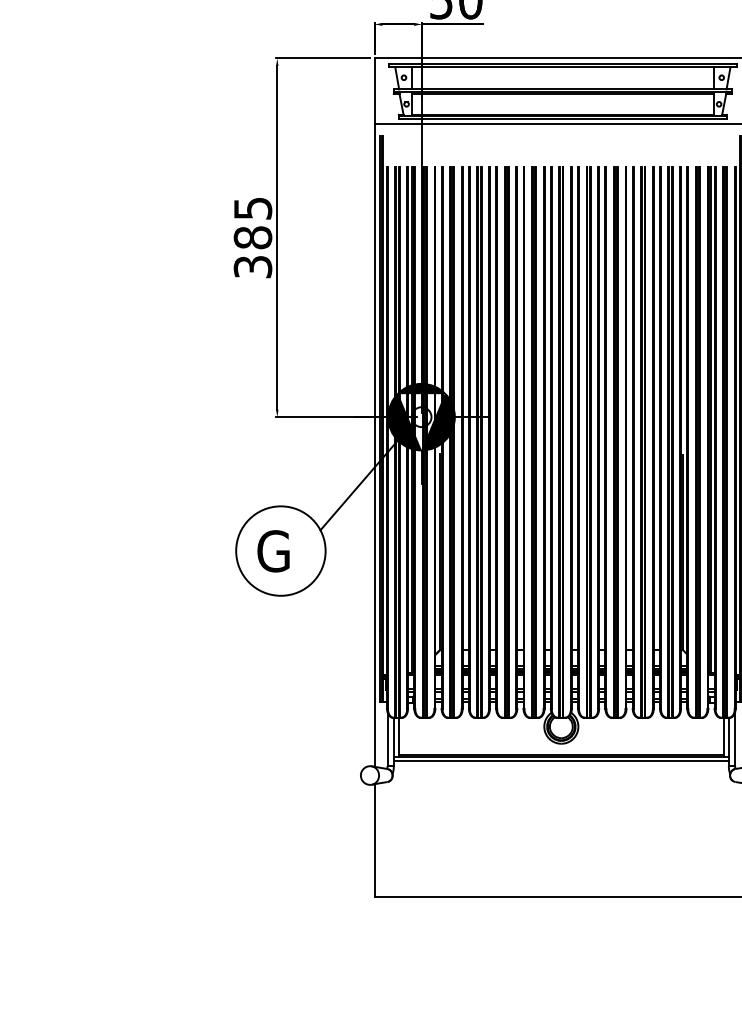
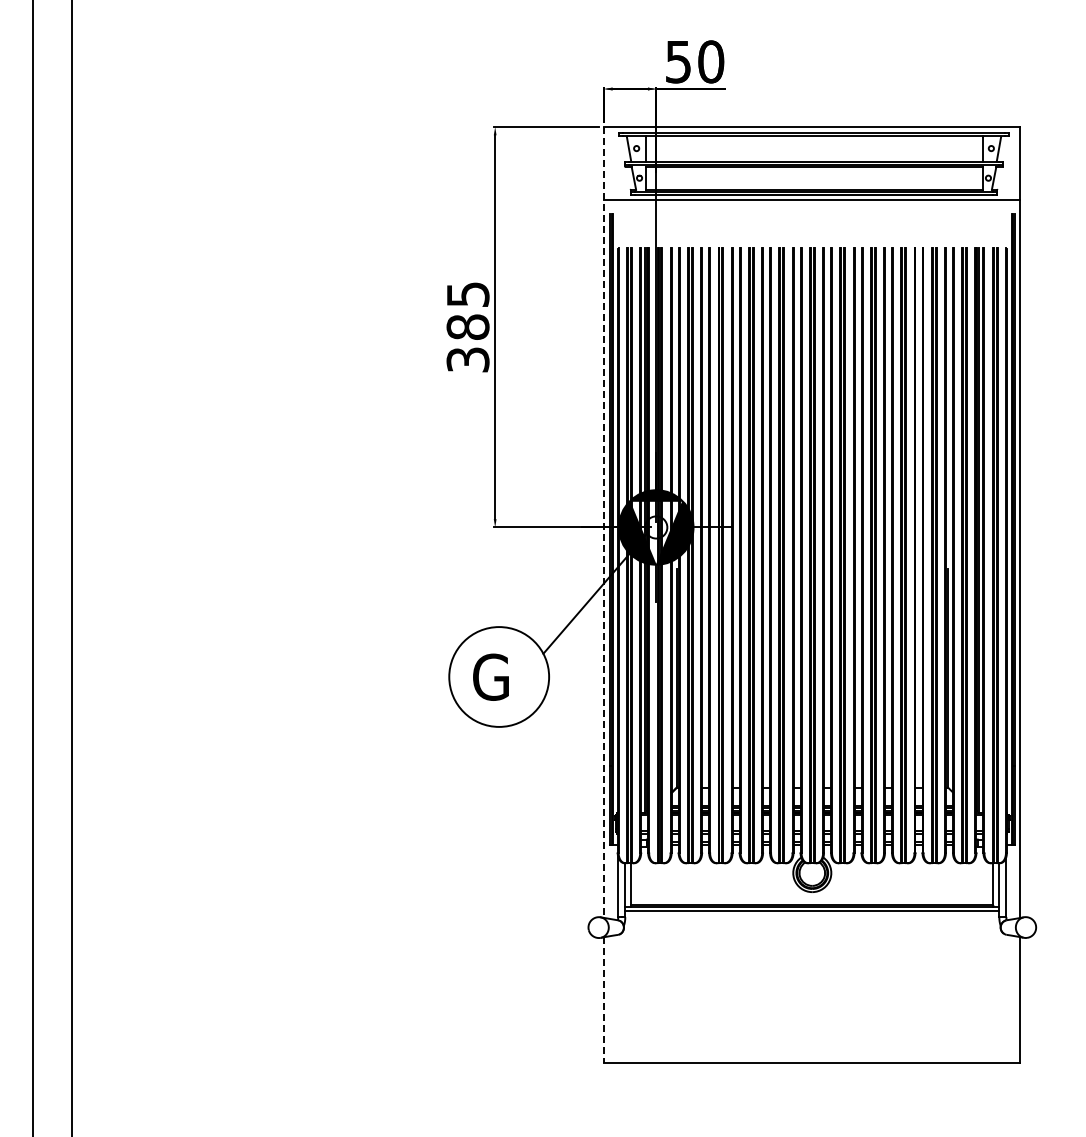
line: (375, 412) -> (604, 522), solid -> dashed
line: (375, 840) -> (604, 1000), solid -> dashed

